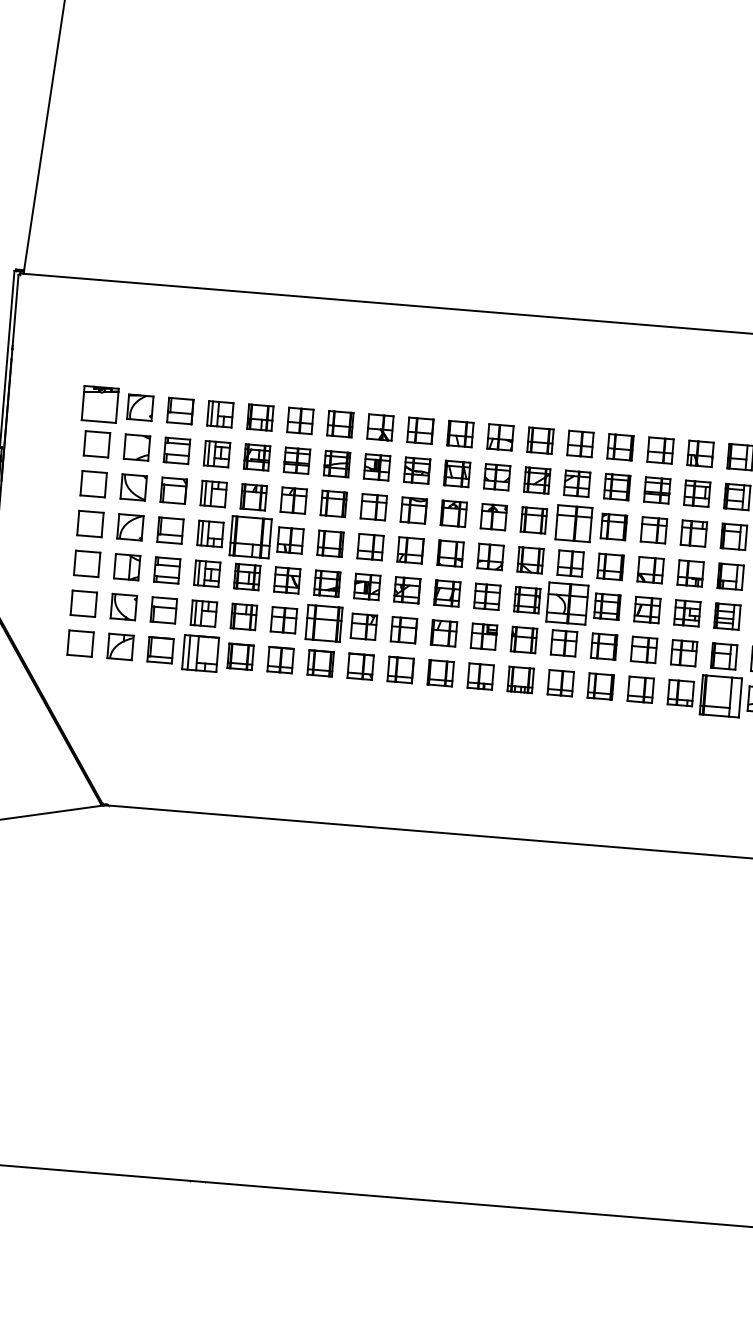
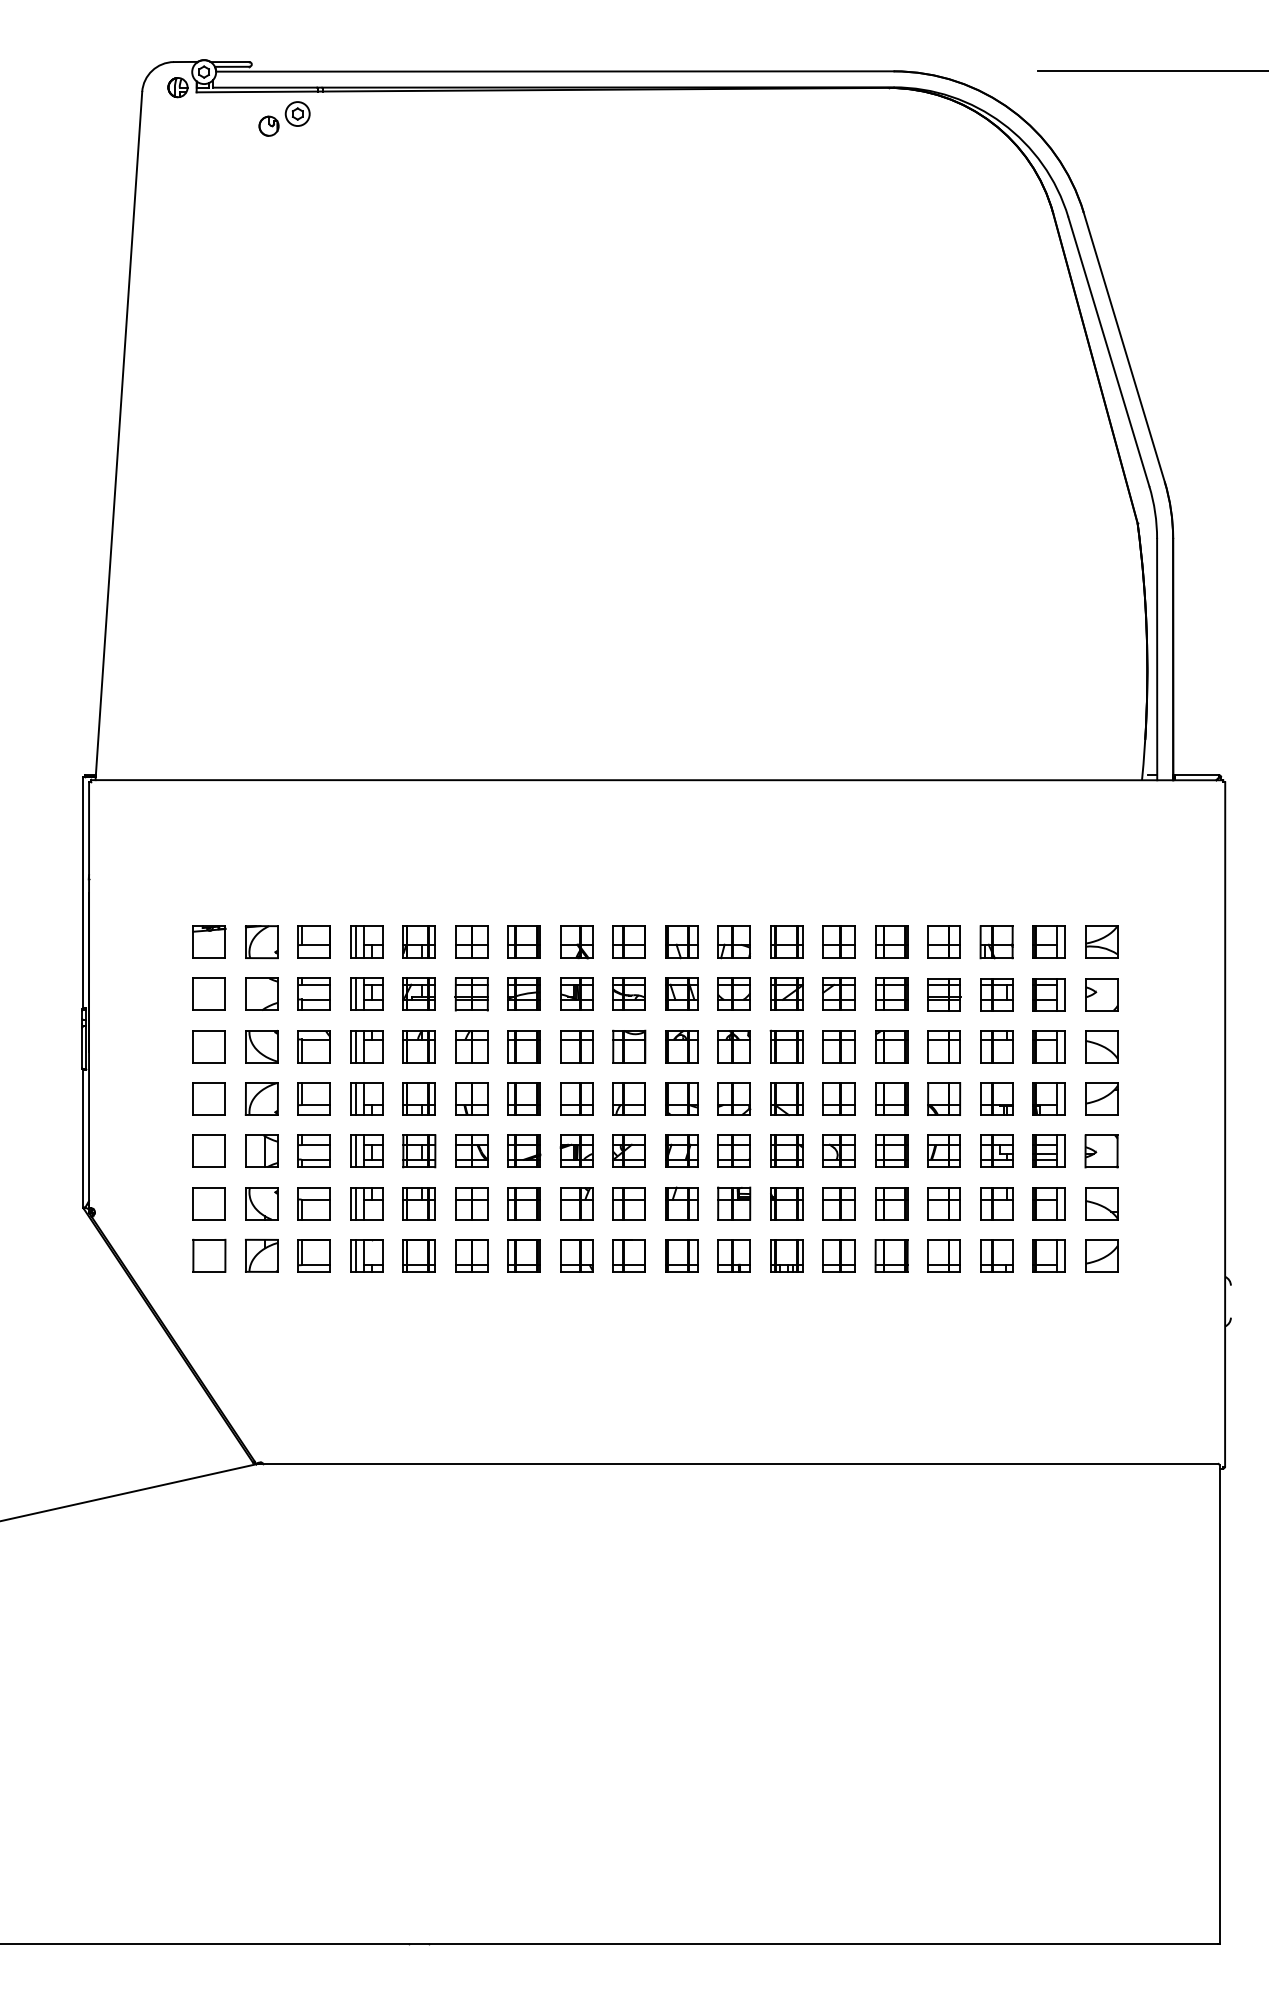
part: (100, 403) -> (209, 941), size x0.71
part: (573, 523) -> (838, 1046), size x0.71
part: (249, 536) -> (418, 1098), size x0.62
part: (566, 602) -> (838, 1150), size x0.62
part: (323, 623) -> (523, 1203), size x0.71
part: (200, 653) -> (366, 1255), size x0.71
part: (720, 696) -> (1048, 1255), size x0.62

